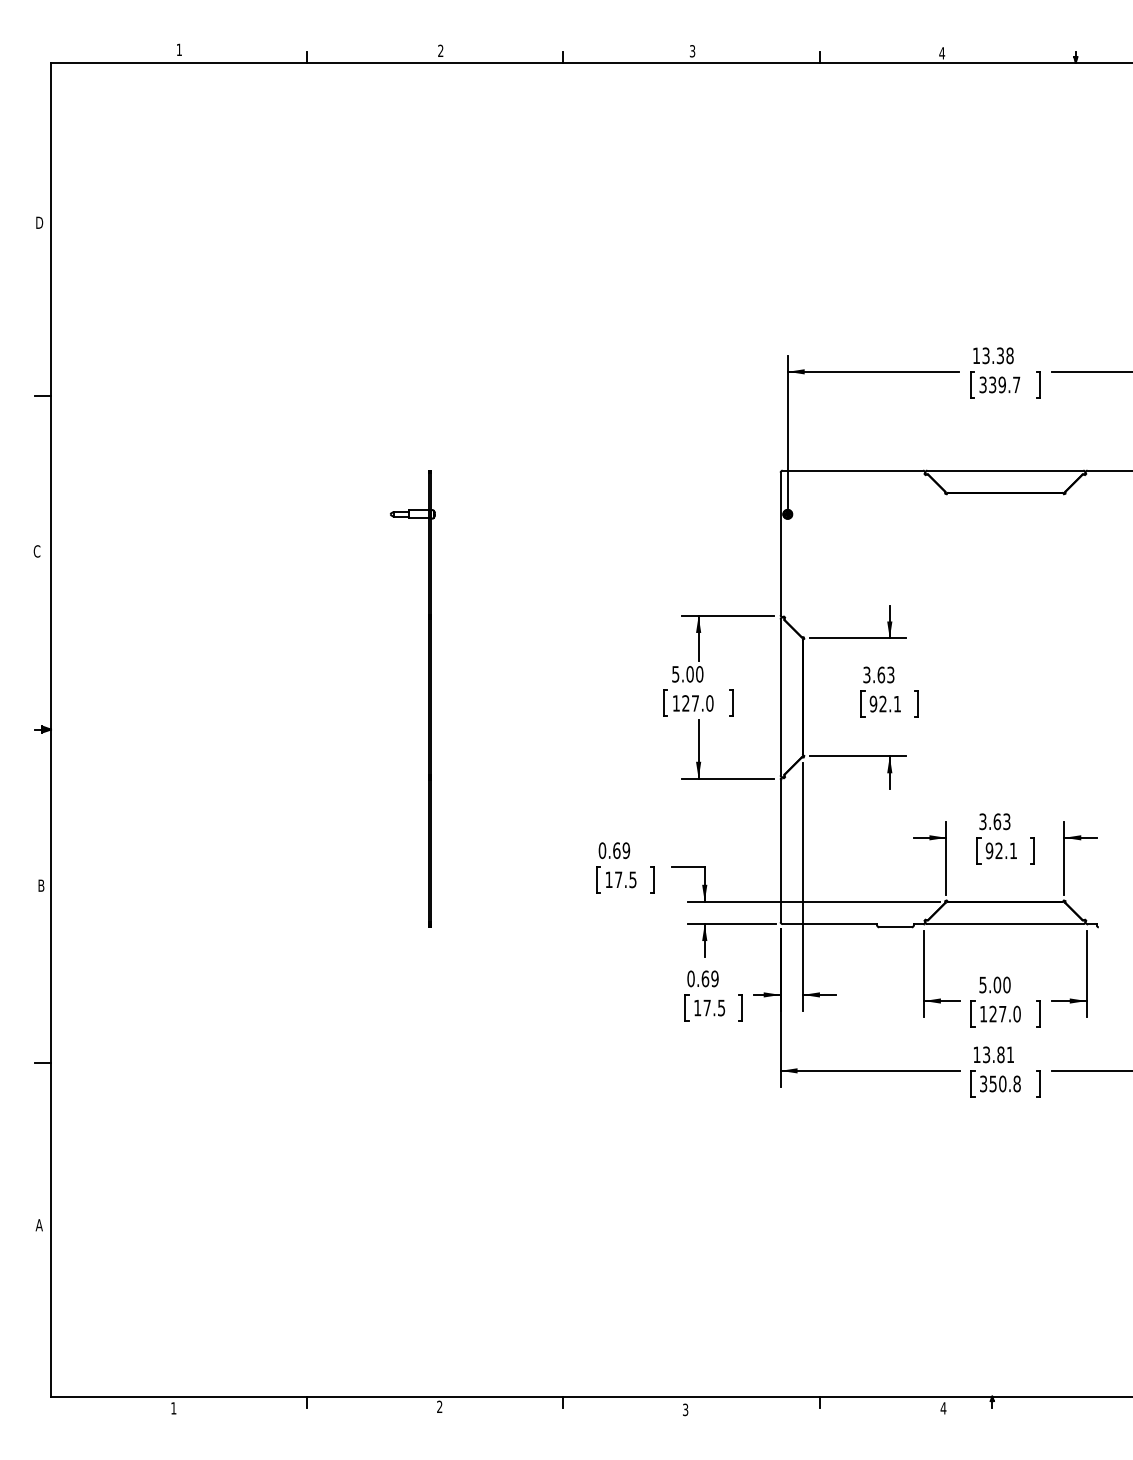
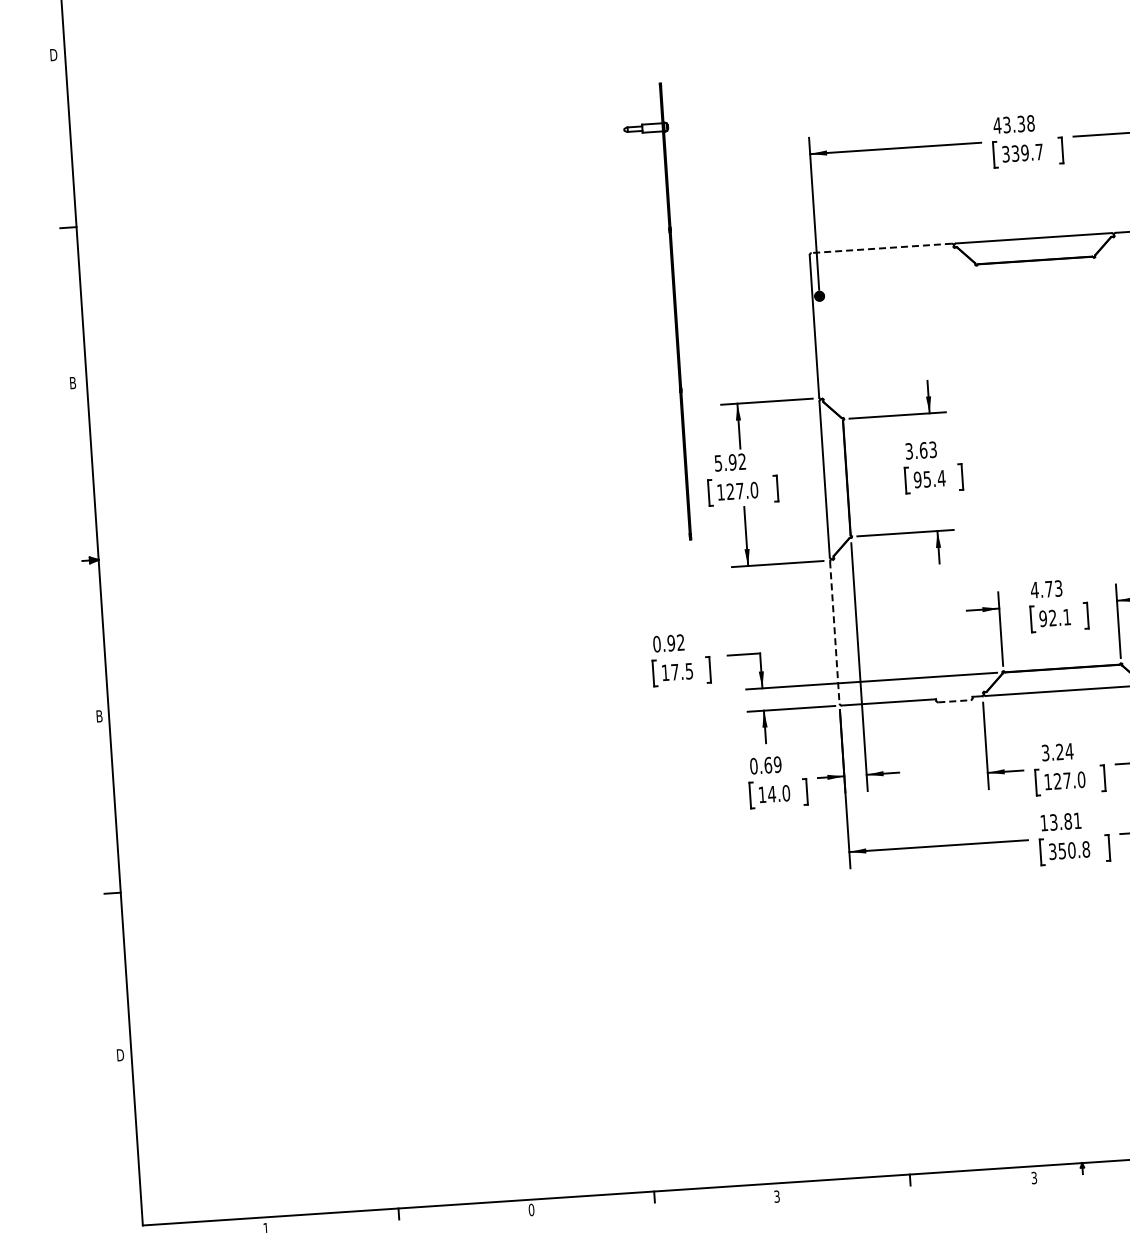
text: (976, 355) -> (997, 125), 13.38 -> 43.38
line: (852, 470) -> (881, 248), solid -> dashed
text: (36, 551) -> (72, 383), C -> B
text: (694, 674) -> (737, 462), 5.00 -> 5.92
part: (428, 698) -> (674, 311), moved
text: (890, 703) -> (934, 478), 92.1 -> 95.4
text: (990, 821) -> (1042, 589), 3.63 -> 4.73
text: (621, 850) -> (675, 642), 0.69 -> 0.92
line: (780, 851) -> (834, 633), solid -> dashed
line: (896, 927) -> (955, 701), solid -> dashed
text: (994, 984) -> (1057, 751), 5.00 -> 3.24
text: (714, 1007) -> (779, 793), 17.5 -> 14.0
text: (39, 1225) -> (120, 1055), A -> D
text: (439, 1406) -> (531, 1209), 2 -> 0
text: (943, 1408) -> (1034, 1178), 4 -> 3

